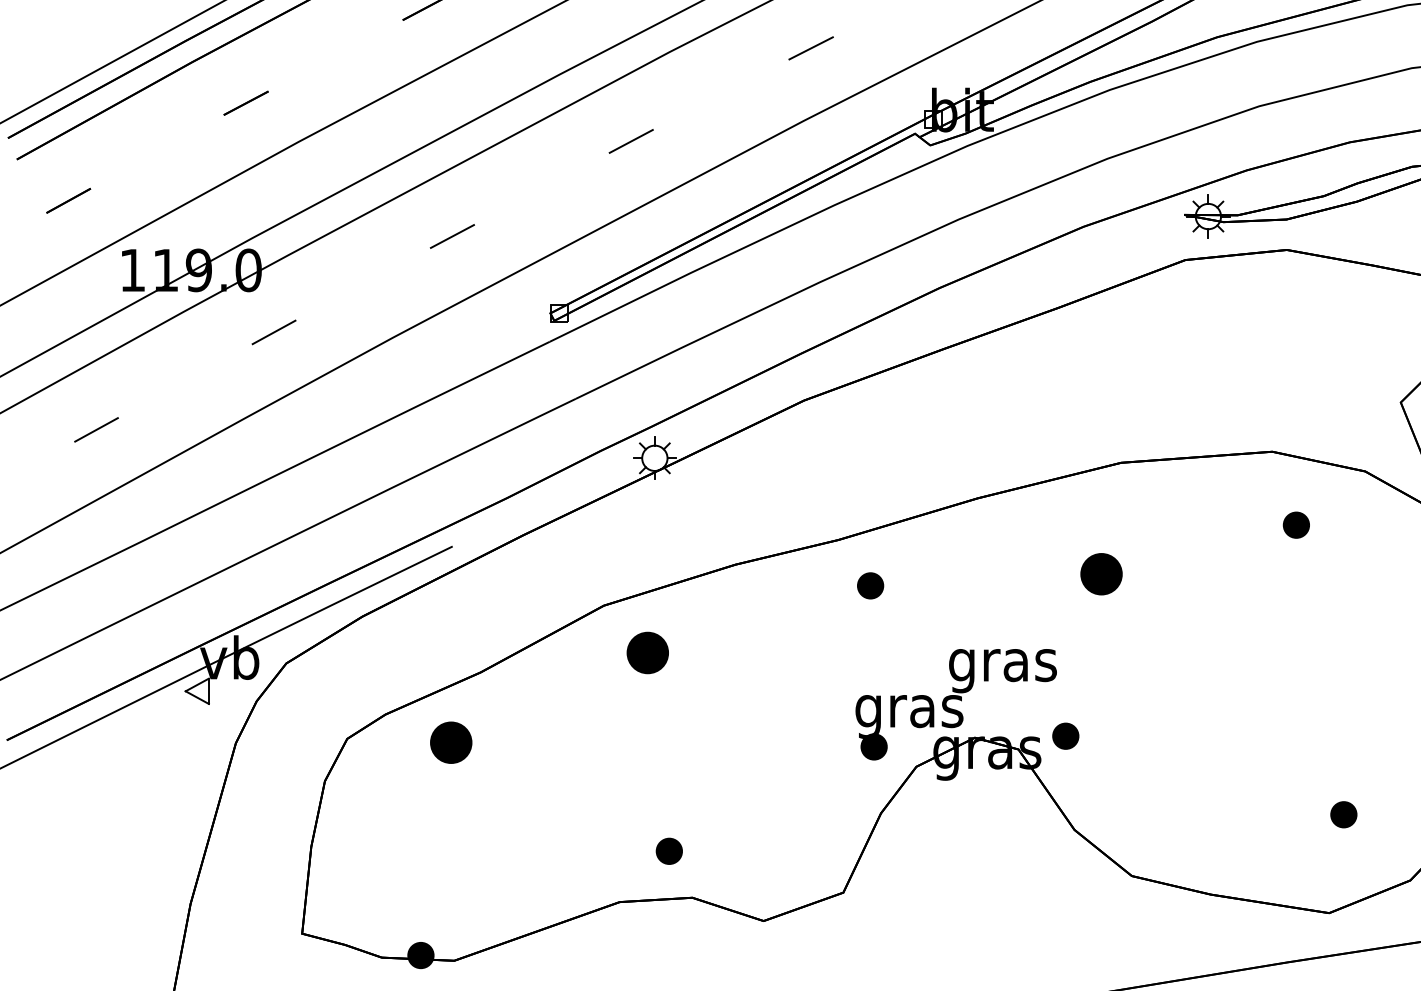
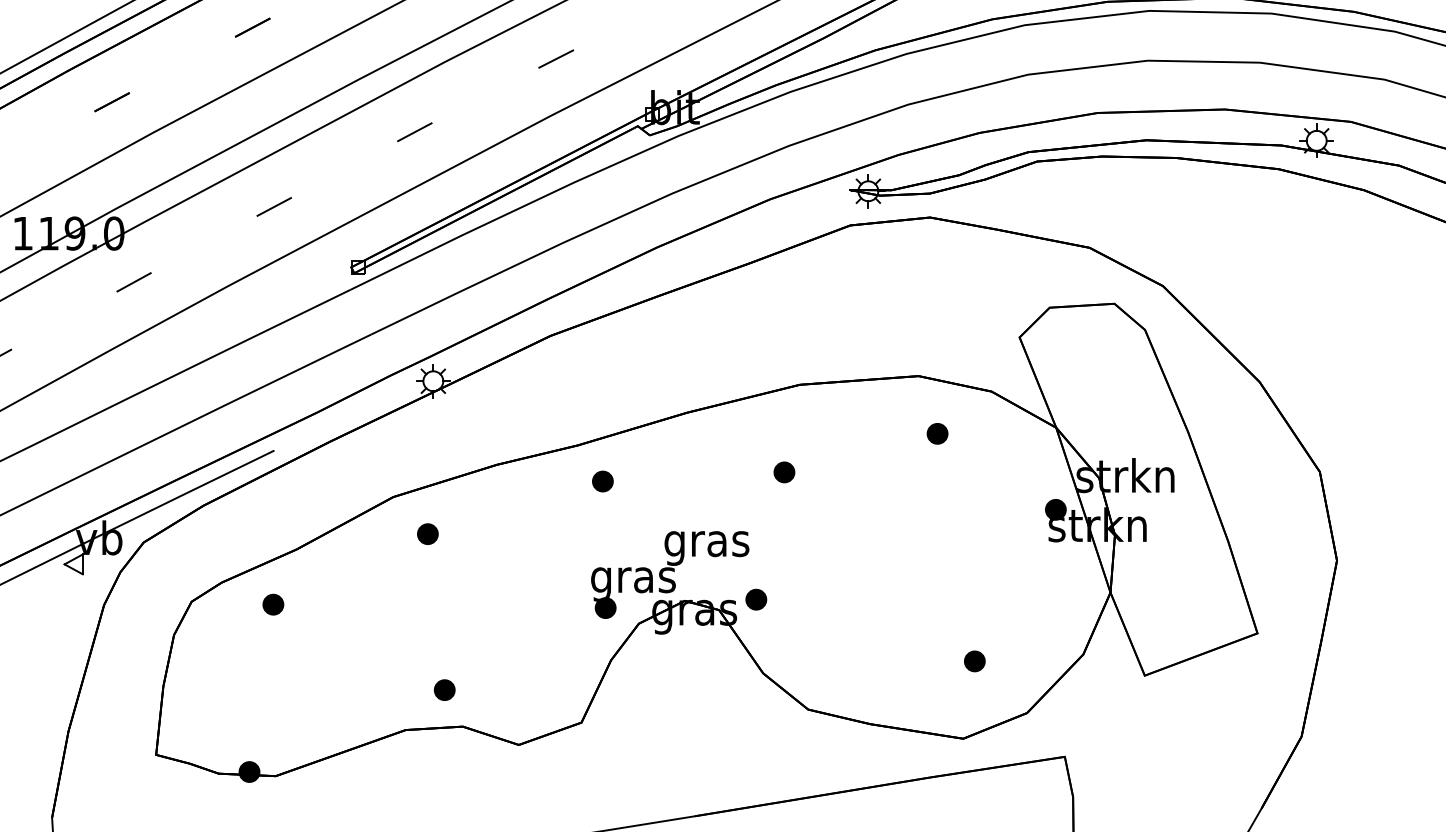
part: (1101, 574) -> (784, 472), size x0.62
part: (647, 652) -> (427, 533), size x0.62
part: (451, 742) -> (273, 604), size x0.62

